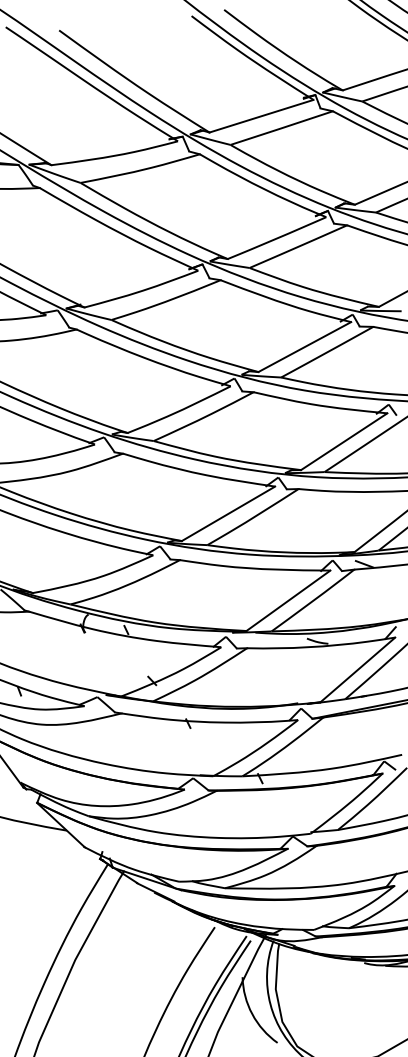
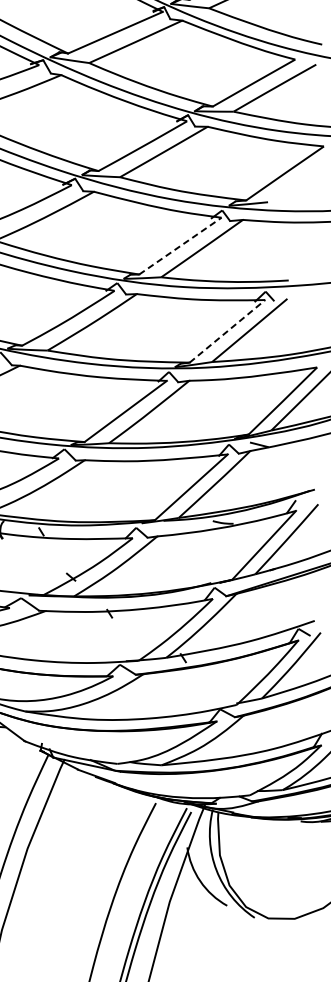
line: (304, 347) -> (180, 246), solid -> dashed
line: (344, 441) -> (227, 331), solid -> dashed

